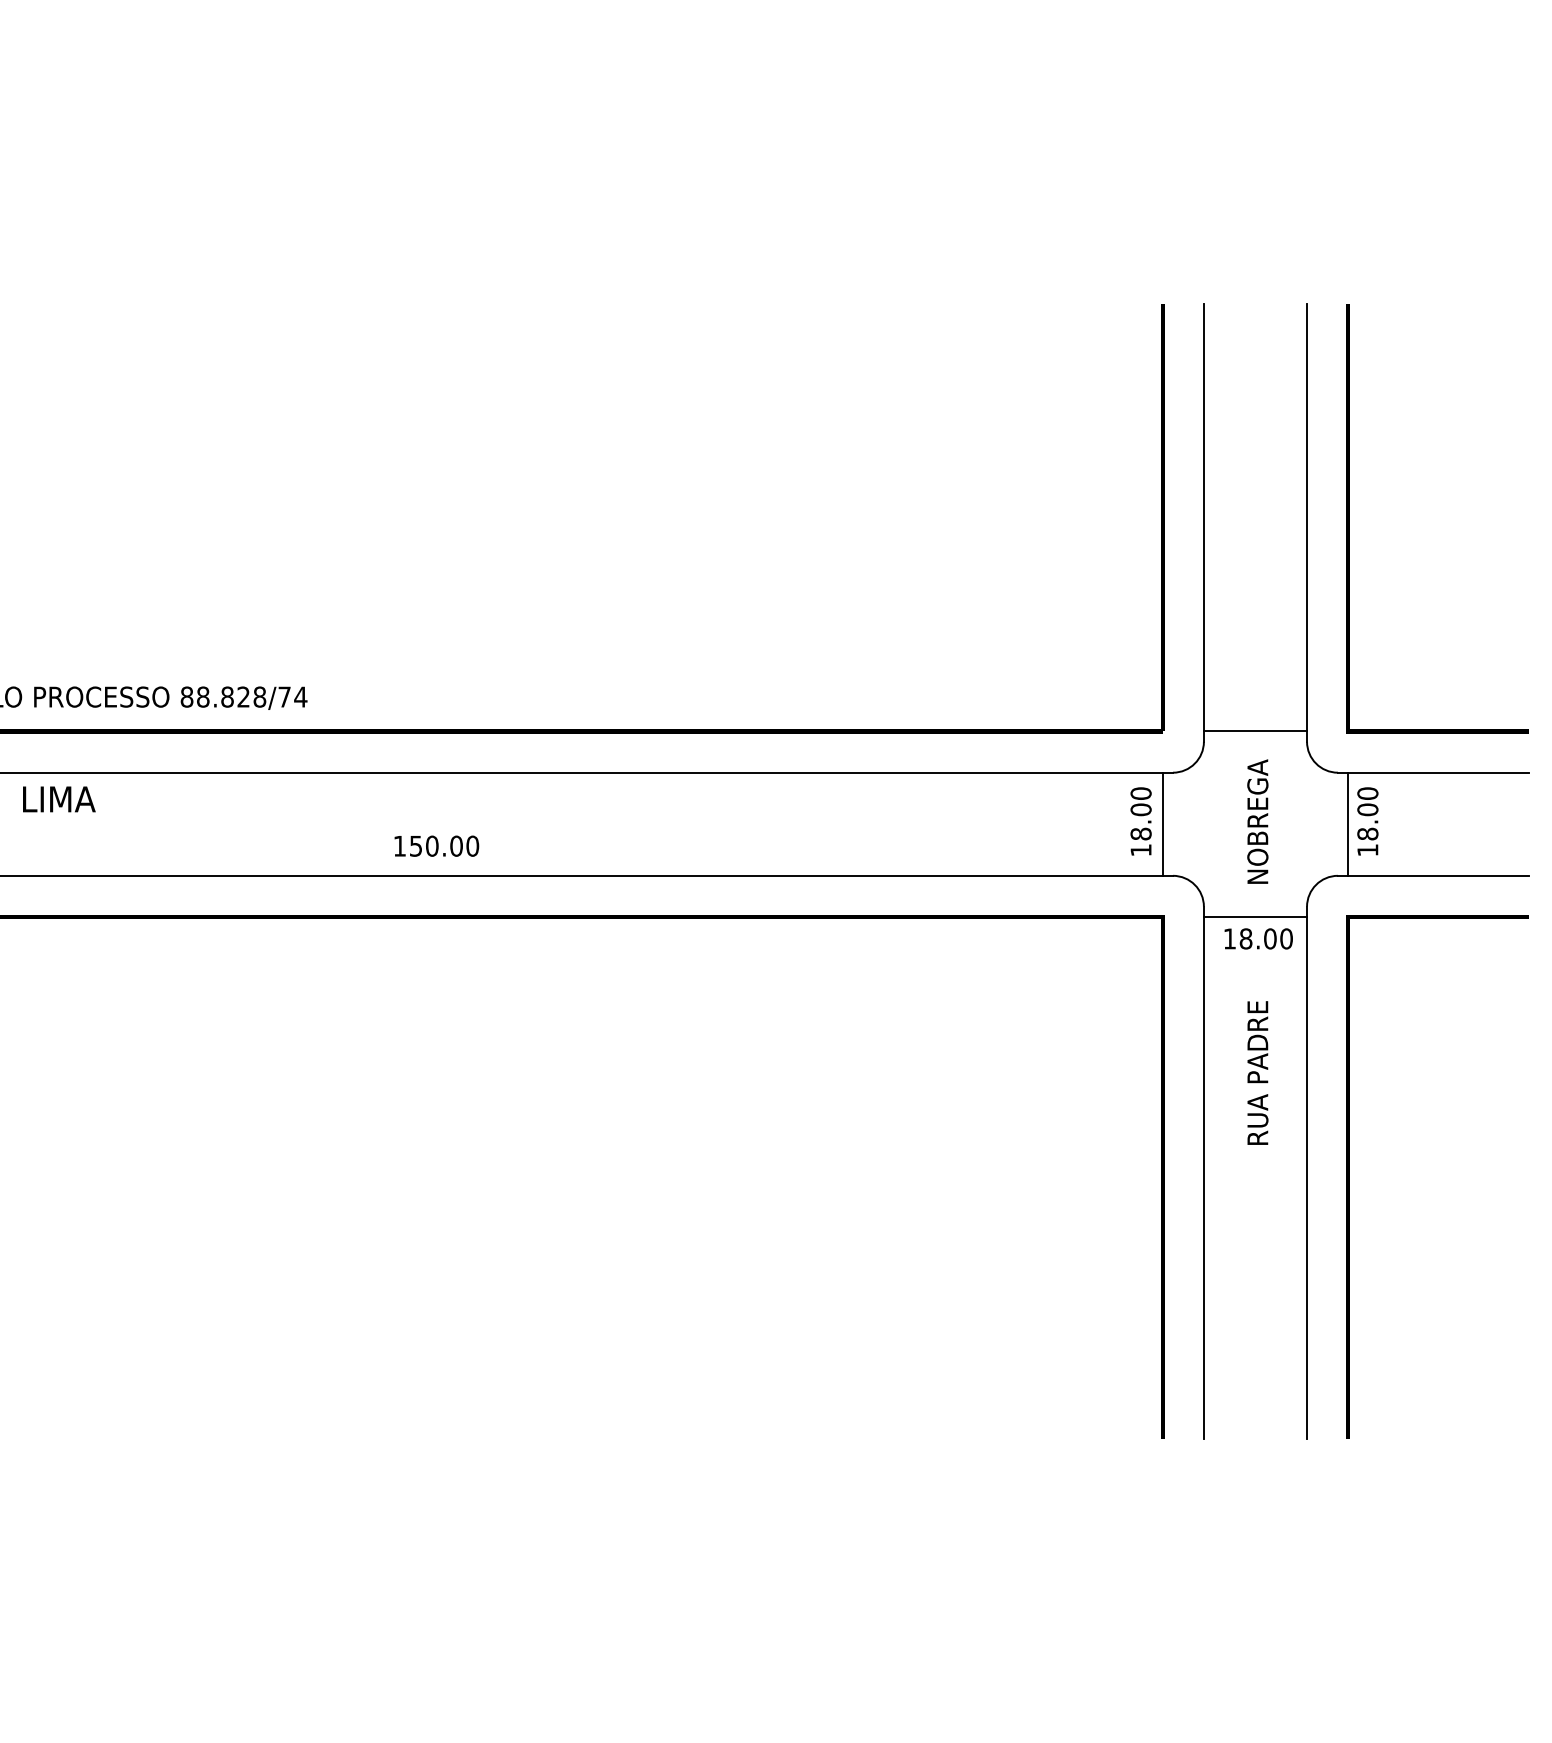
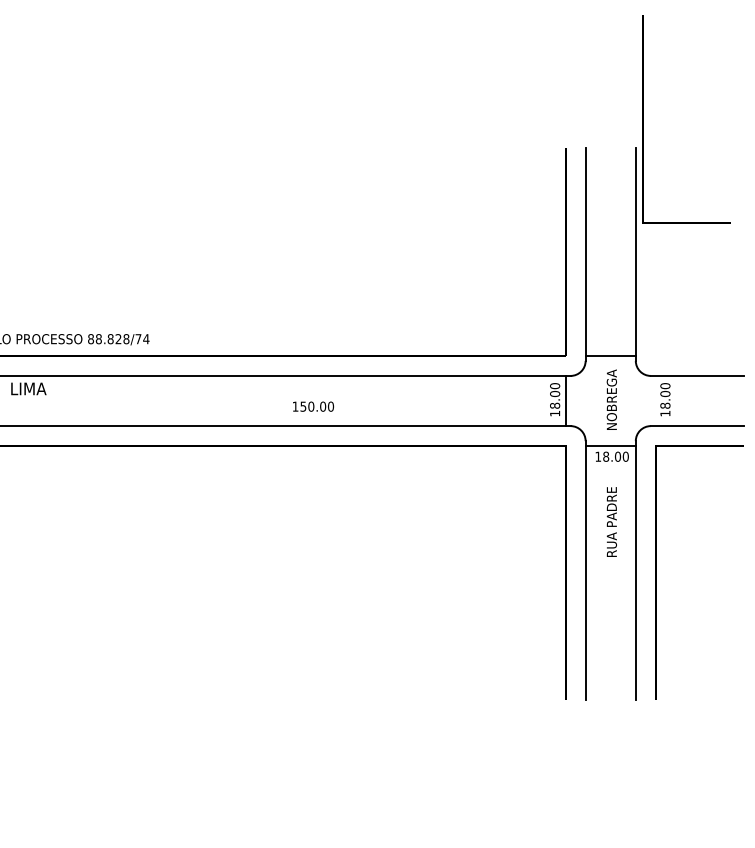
line: (1349, 518) -> (643, 119), moved
line: (1347, 823) -> (655, 400), removed
text: (436, 845) -> (313, 406), moved

